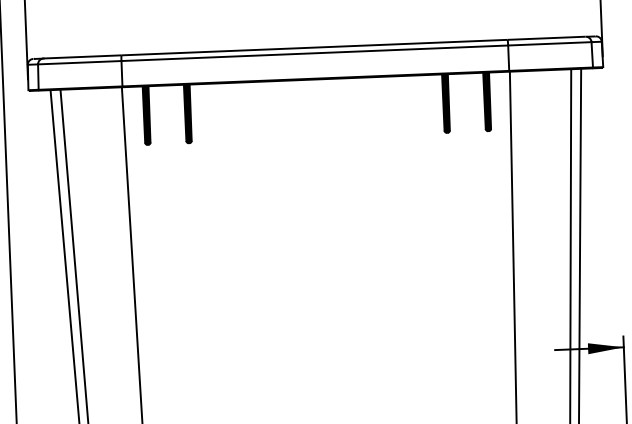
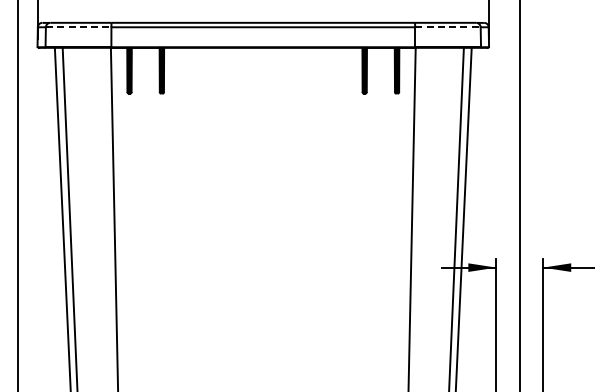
line: (549, 44) -> (447, 27), solid -> dashed
line: (79, 62) -> (78, 27), solid -> dashed

